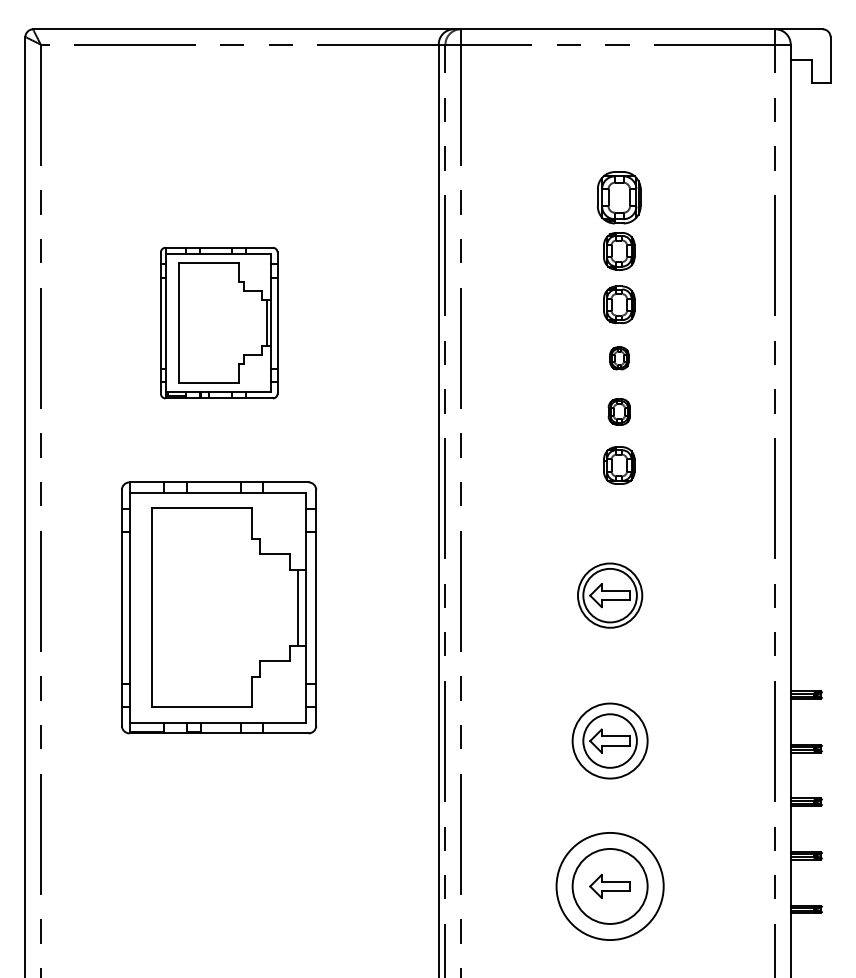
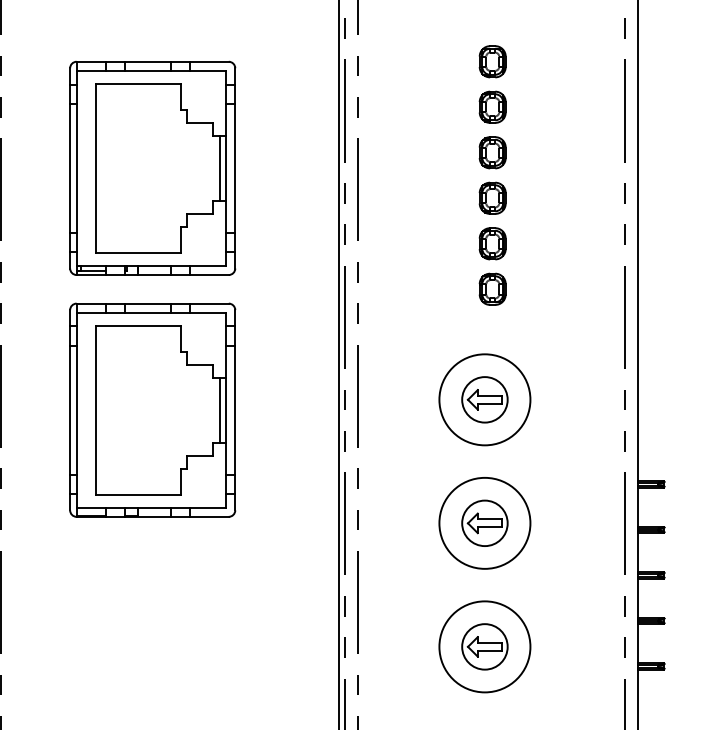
part: (619, 197) -> (492, 61), size x0.71
part: (219, 322) -> (153, 167), size x1.67
part: (619, 358) -> (492, 198), size x1.67
part: (619, 411) -> (492, 243), size x1.43
circle: (609, 595) -> (484, 399), size x1.67
circle: (609, 740) -> (484, 522), size x1.43
circle: (609, 886) -> (484, 646), size x0.71

